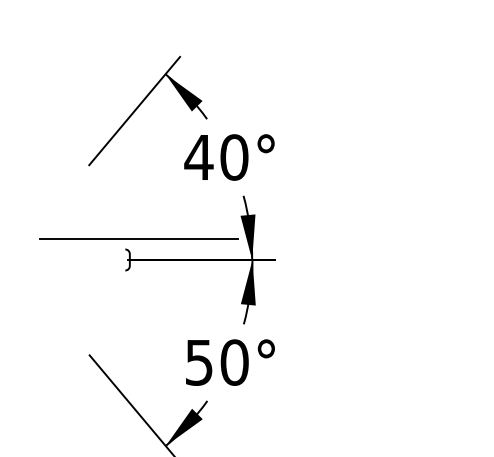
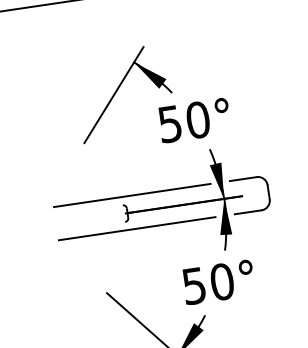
text: (198, 157) -> (169, 124), 40° -> 50°
part: (285, 239) -> (248, 178), added
line: (138, 281) -> (136, 229), added

